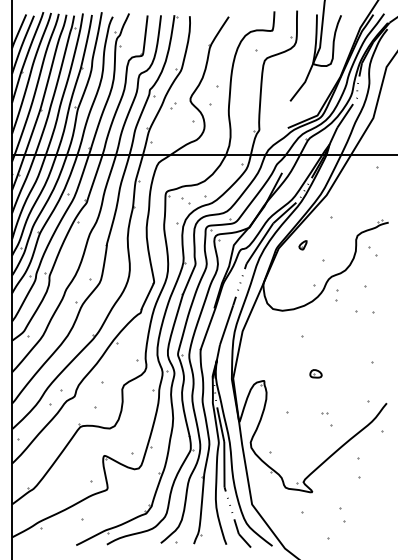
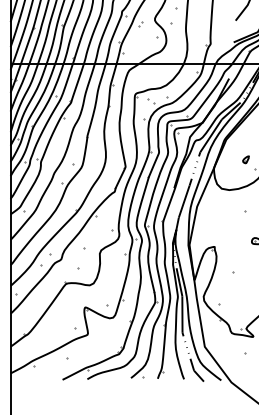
part: (302, 245) -> (245, 159), moved

